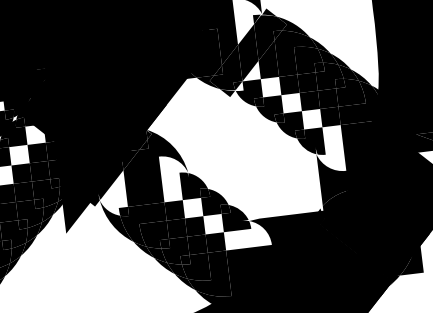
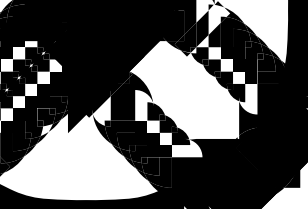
fill: (272, 37) -> (219, 20), removed
fill: (33, 231) -> (46, 129), removed

